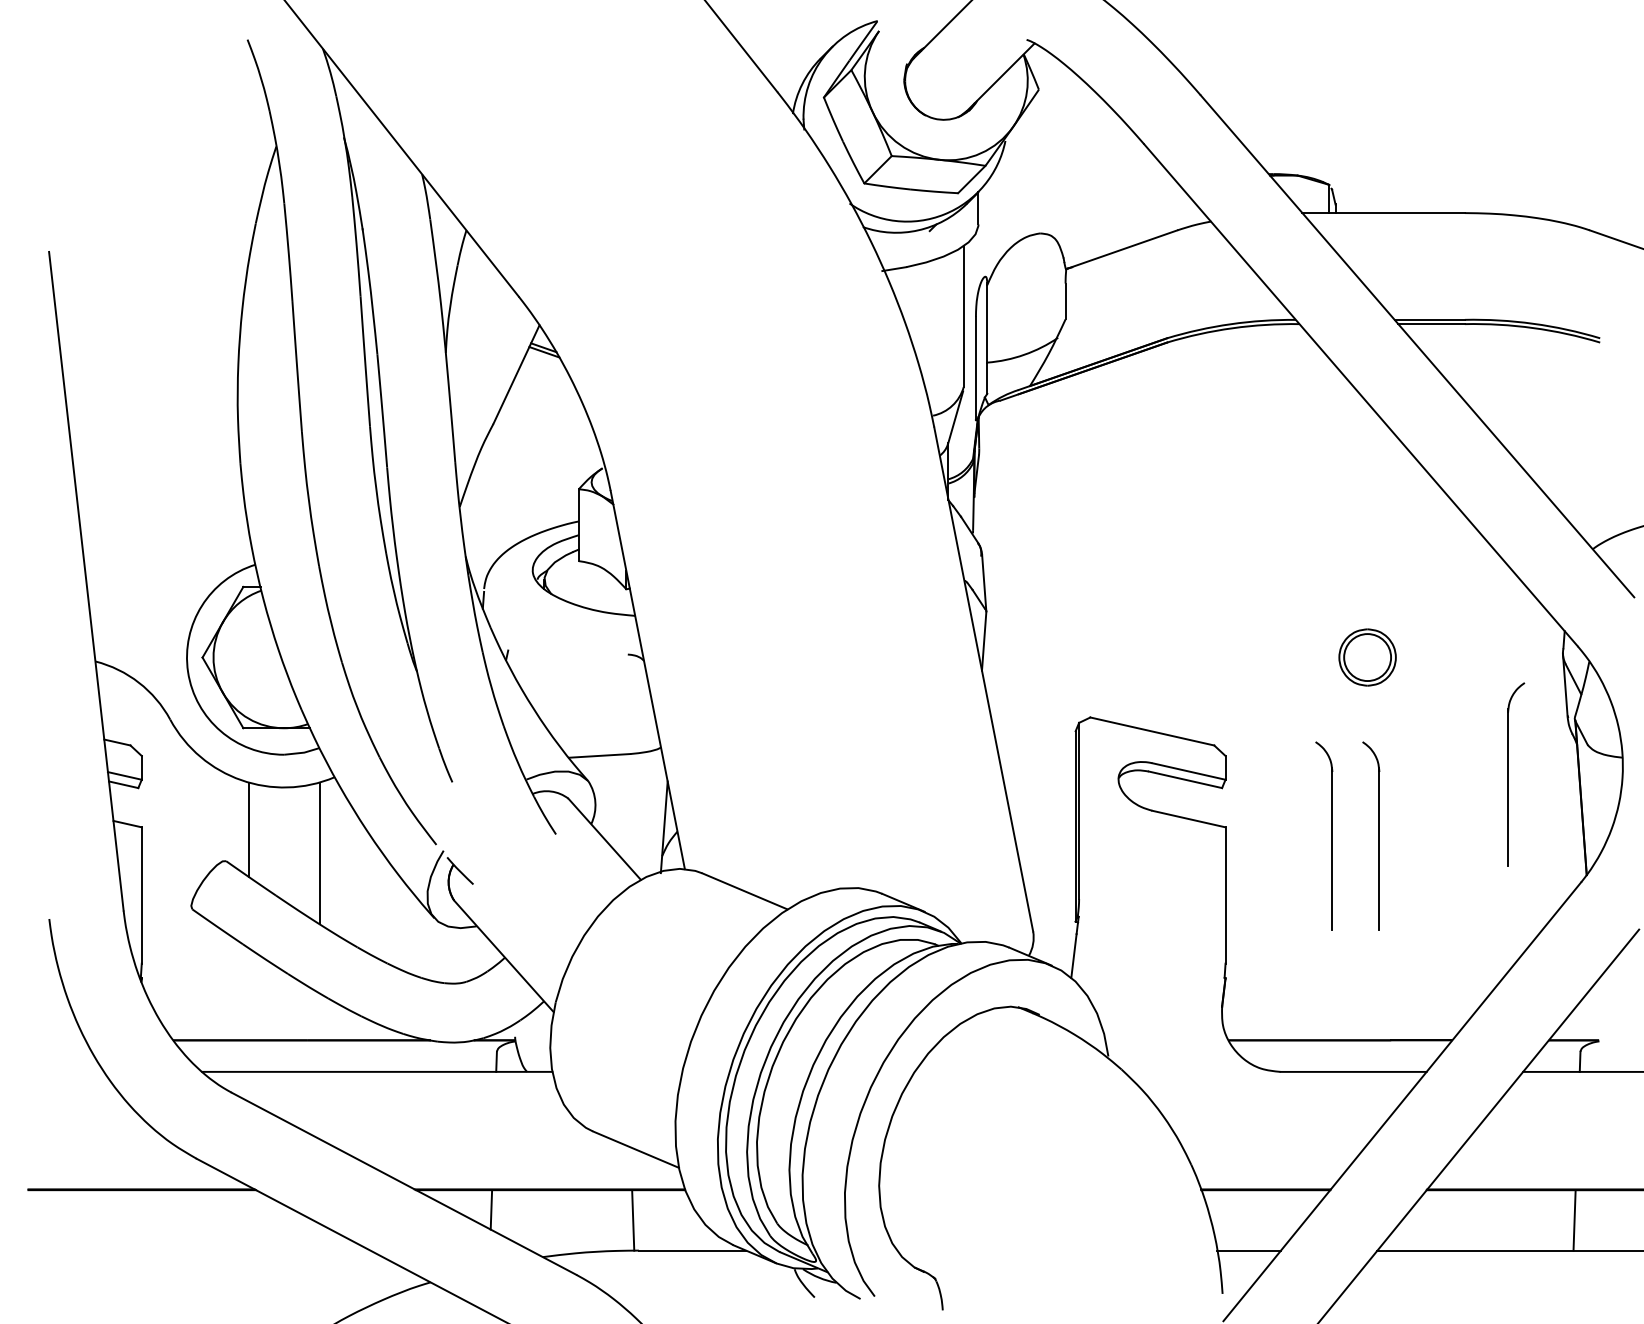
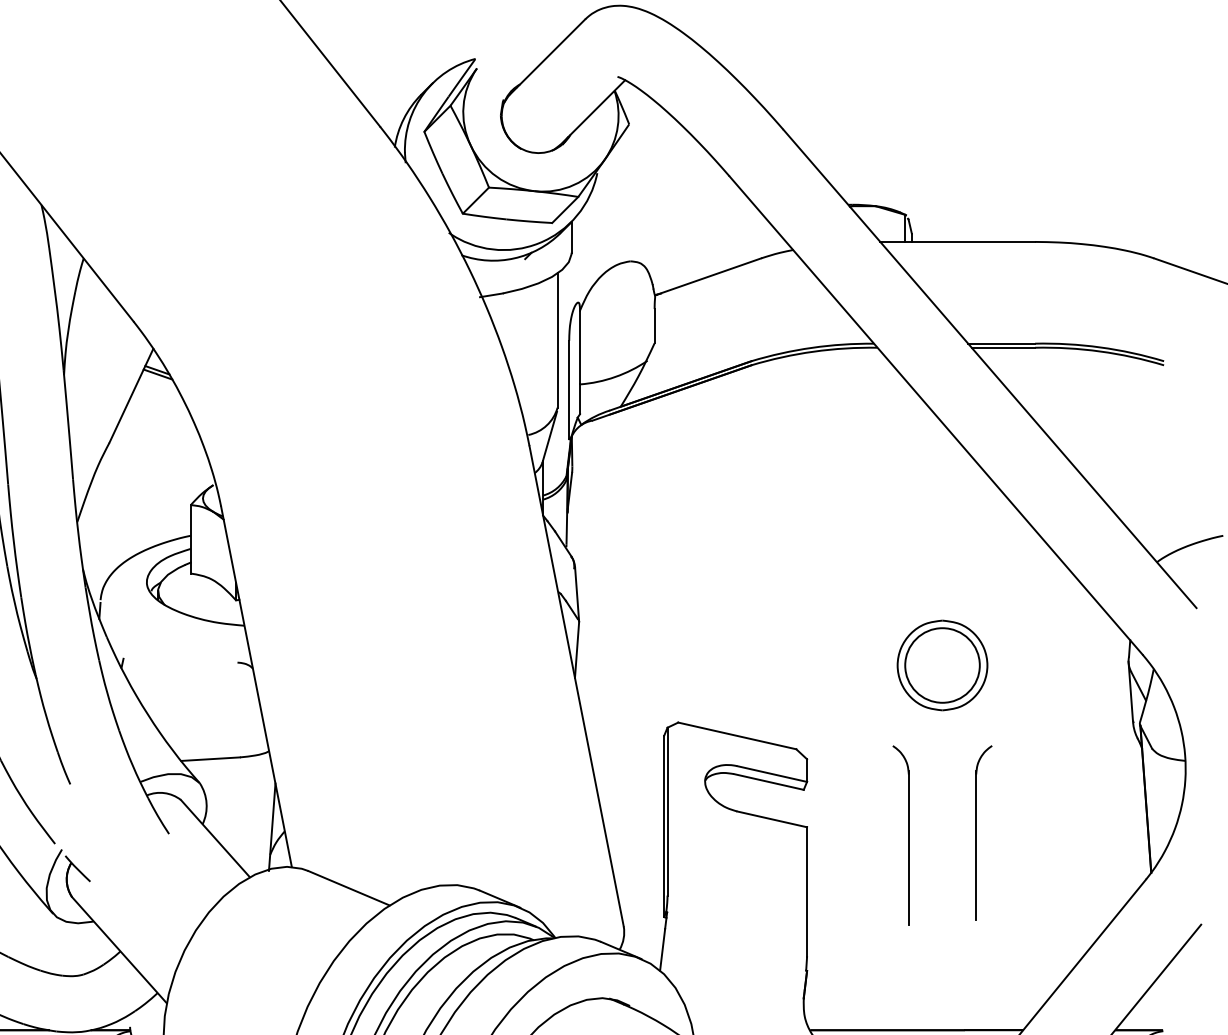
part: (1367, 657) -> (942, 665), size x1.67
part: (1508, 774) -> (976, 833), moved
part: (1378, 835) -> (952, 835), removed

